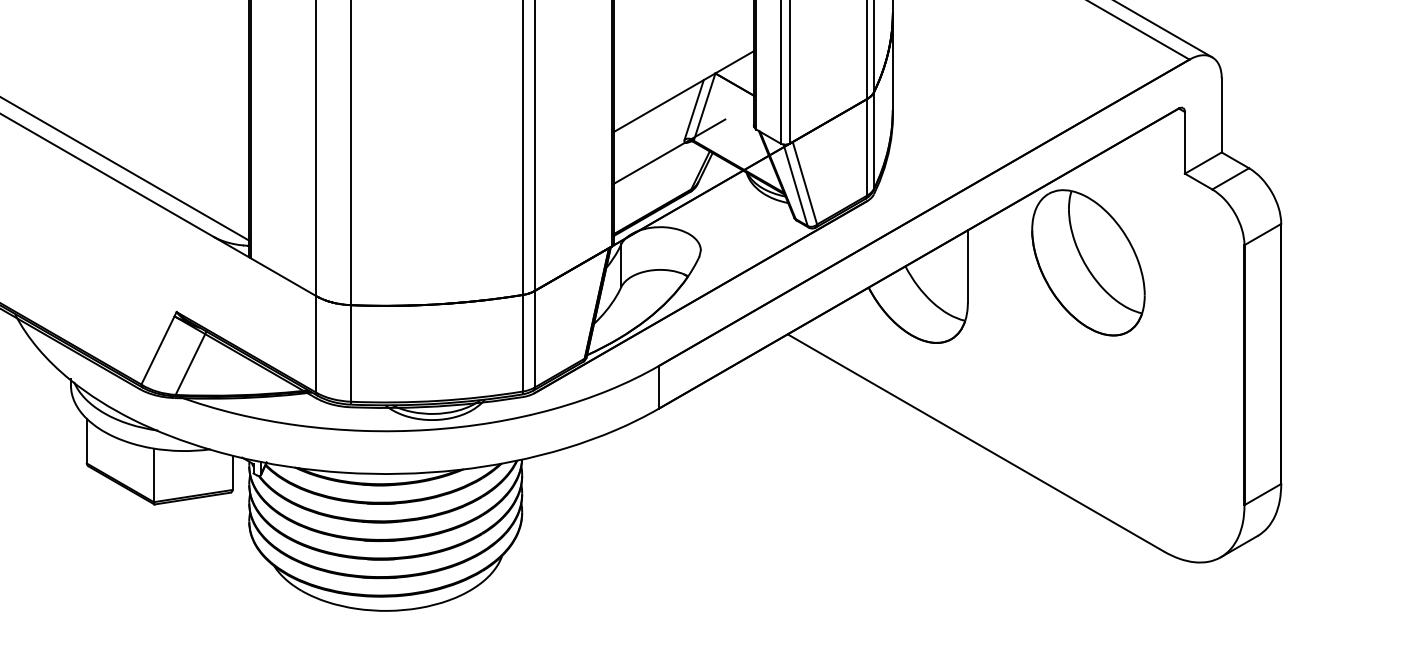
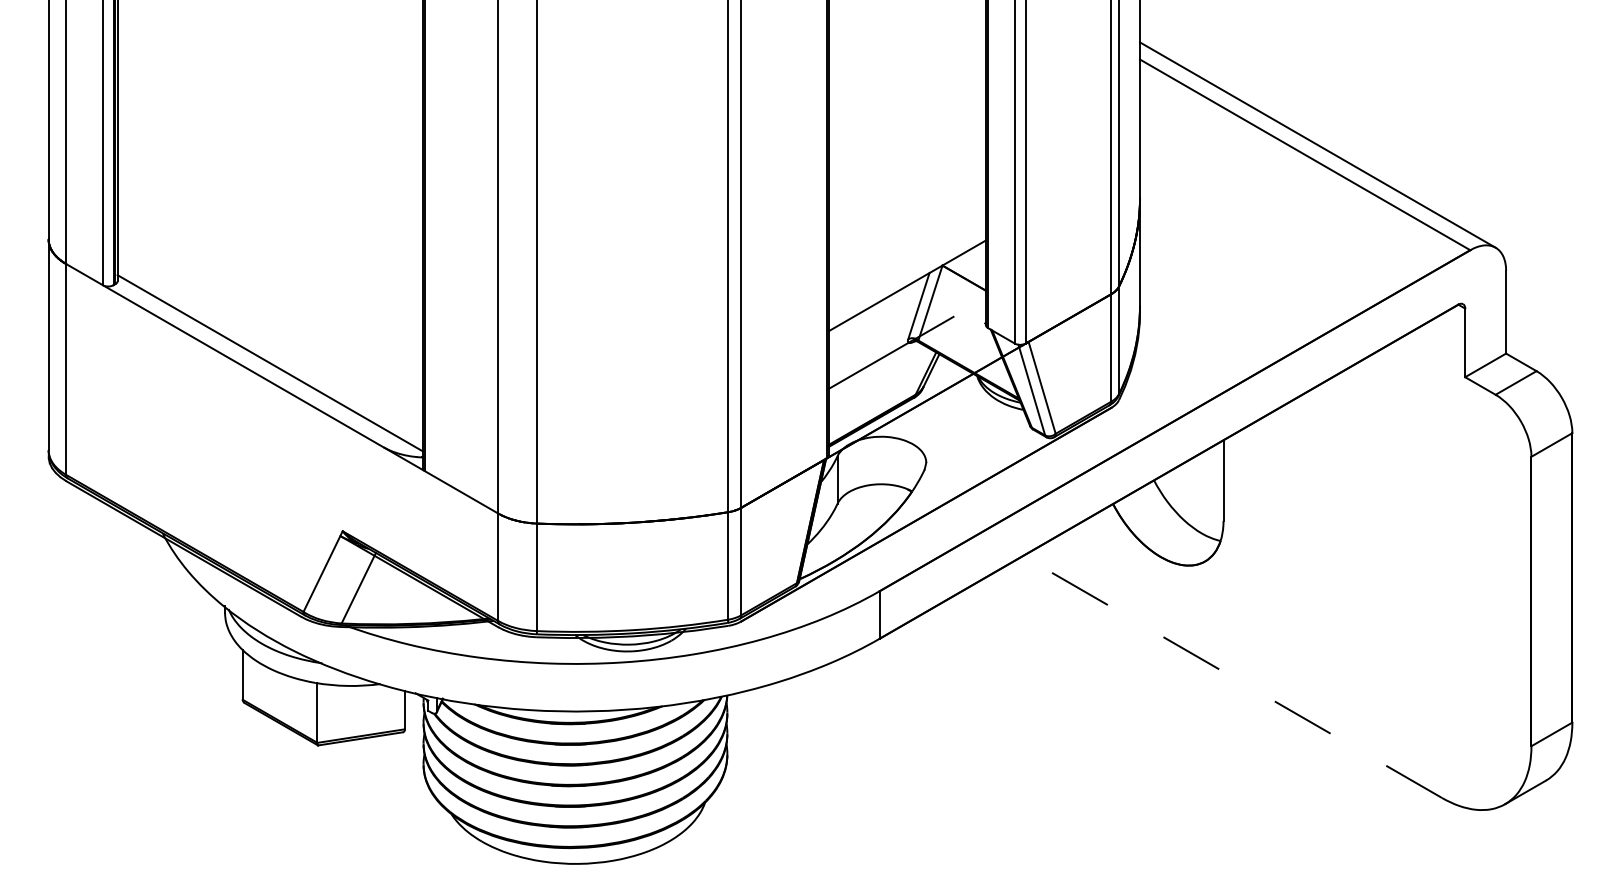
part: (1088, 262) -> (1357, 476), removed
line: (975, 442) -> (1232, 676), solid -> dashed

